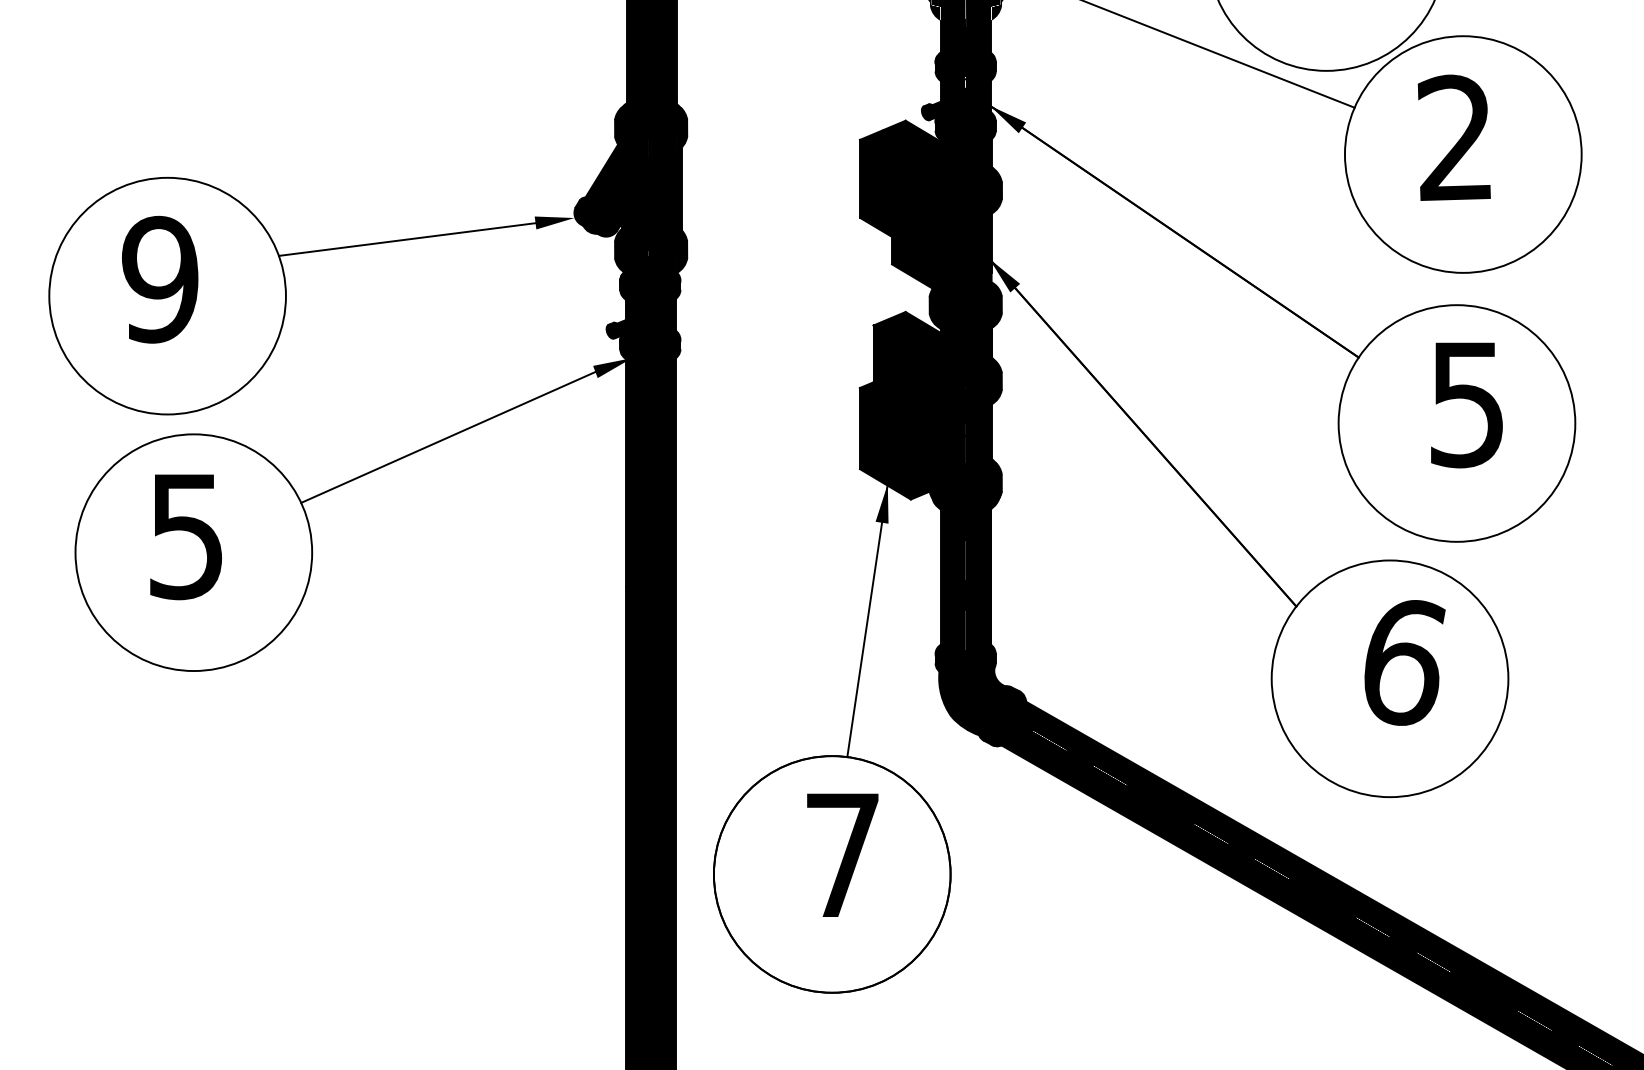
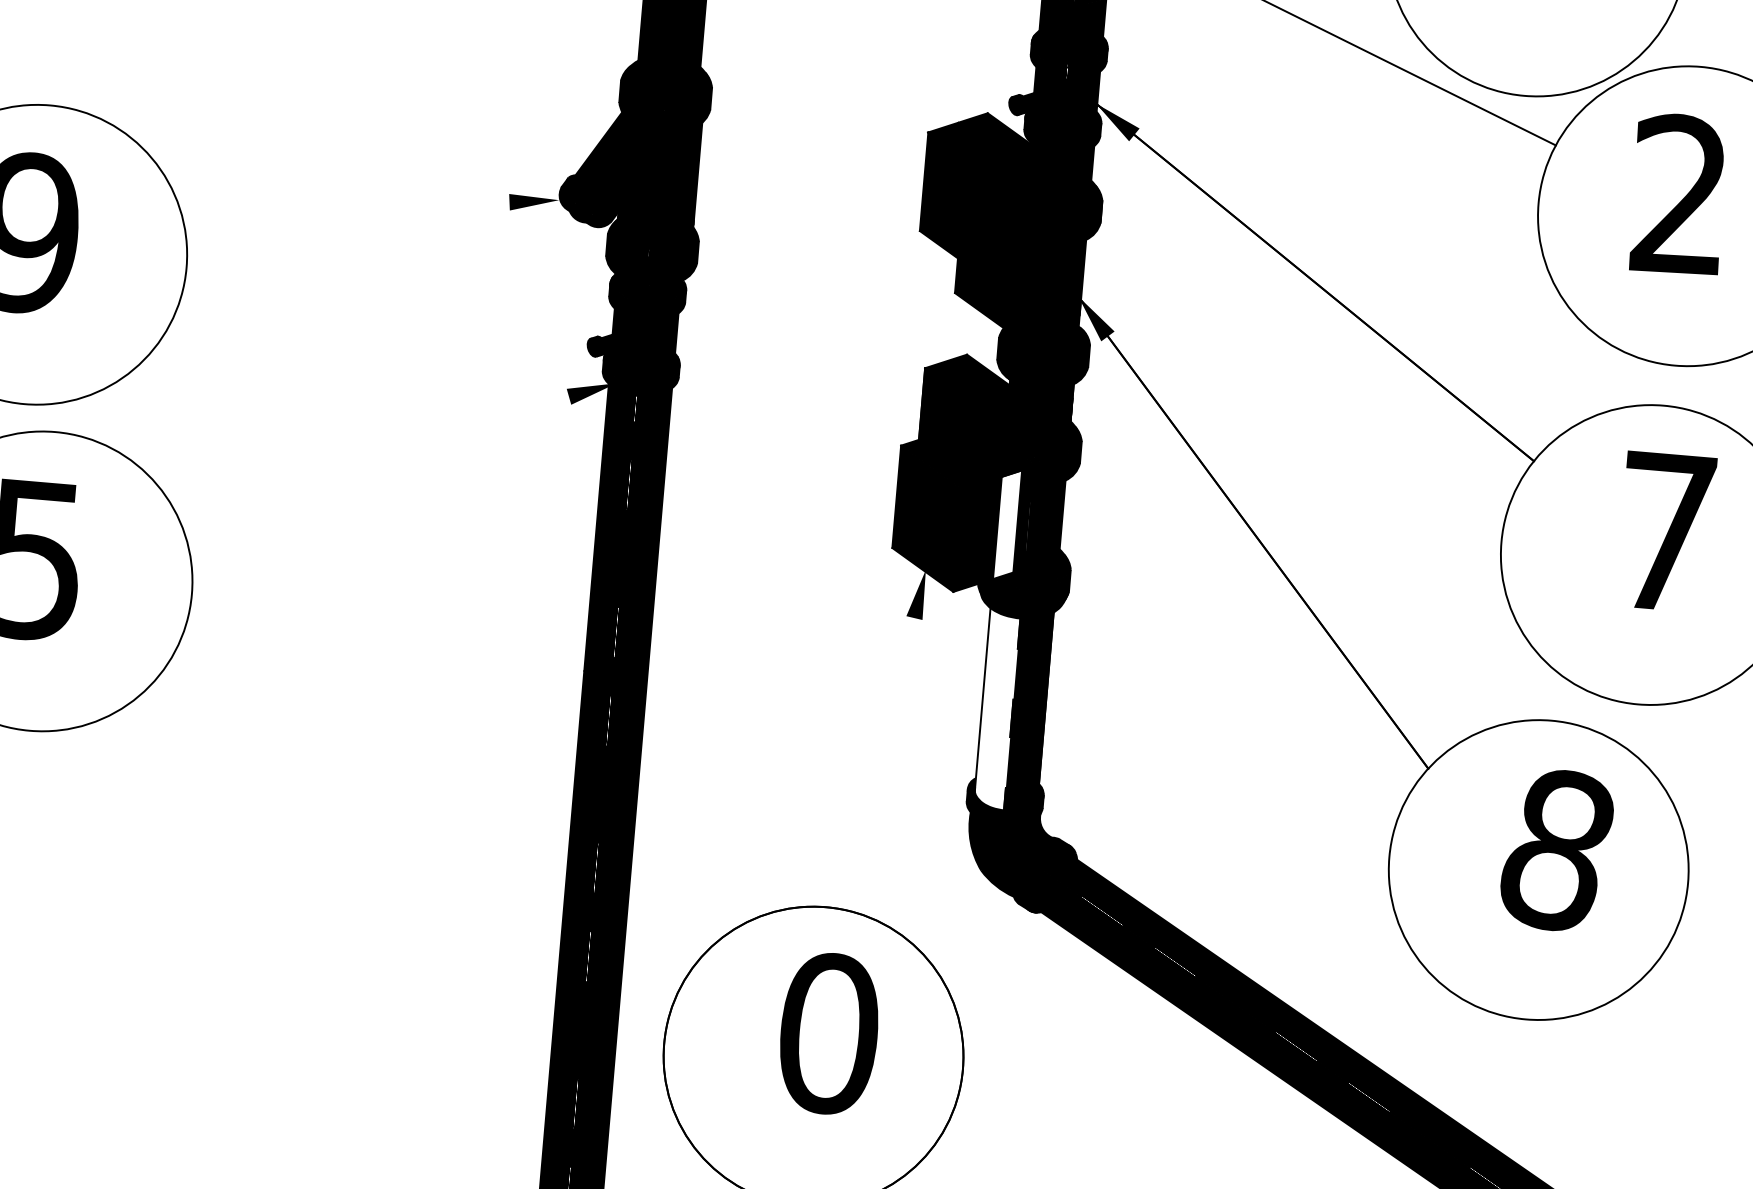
line: (407, 239) -> (346, 209), removed
text: (1467, 405) -> (1666, 533), 5 -> 7
line: (448, 437) -> (376, 463), removed
fill: (948, 442) -> (1006, 523), removed
fill: (953, 588) -> (997, 708), removed
line: (867, 620) -> (885, 739), removed
text: (1403, 661) -> (1557, 849), 6 -> 8
text: (842, 855) -> (828, 1033), 7 -> 0

